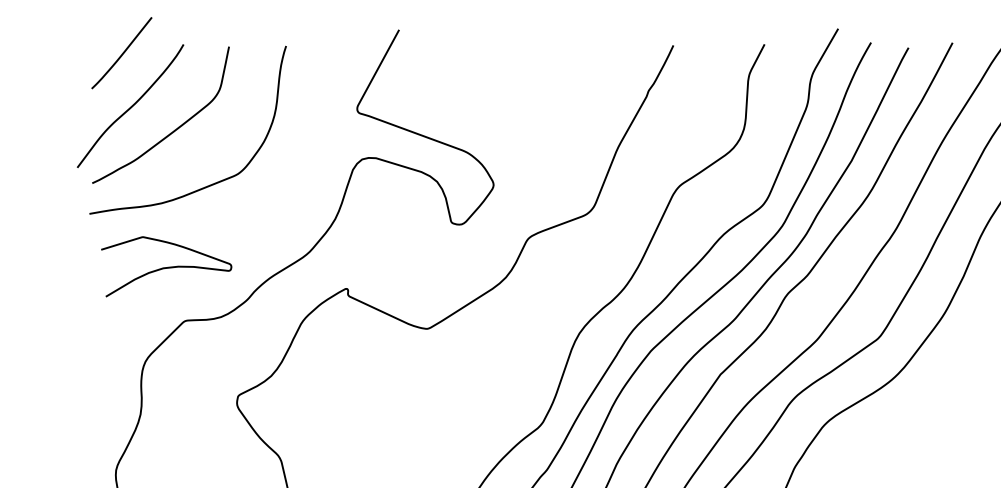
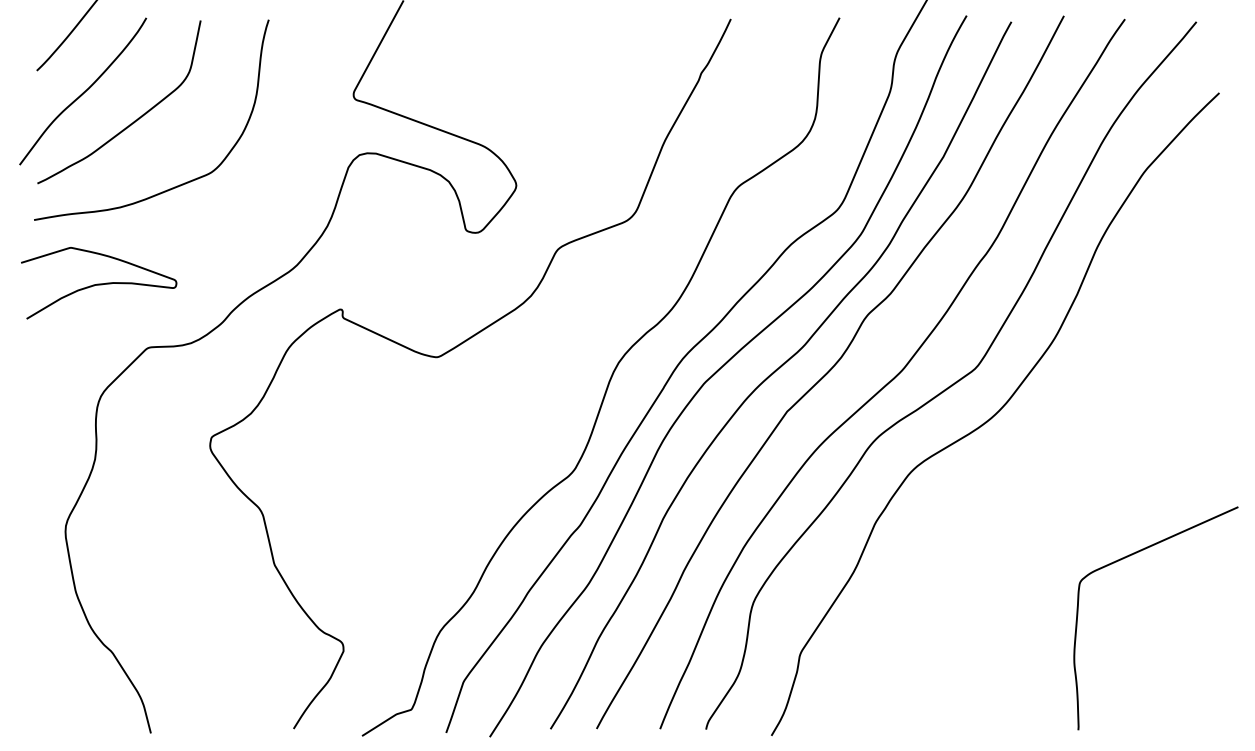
curve: (166, 267) -> (99, 283), moved

